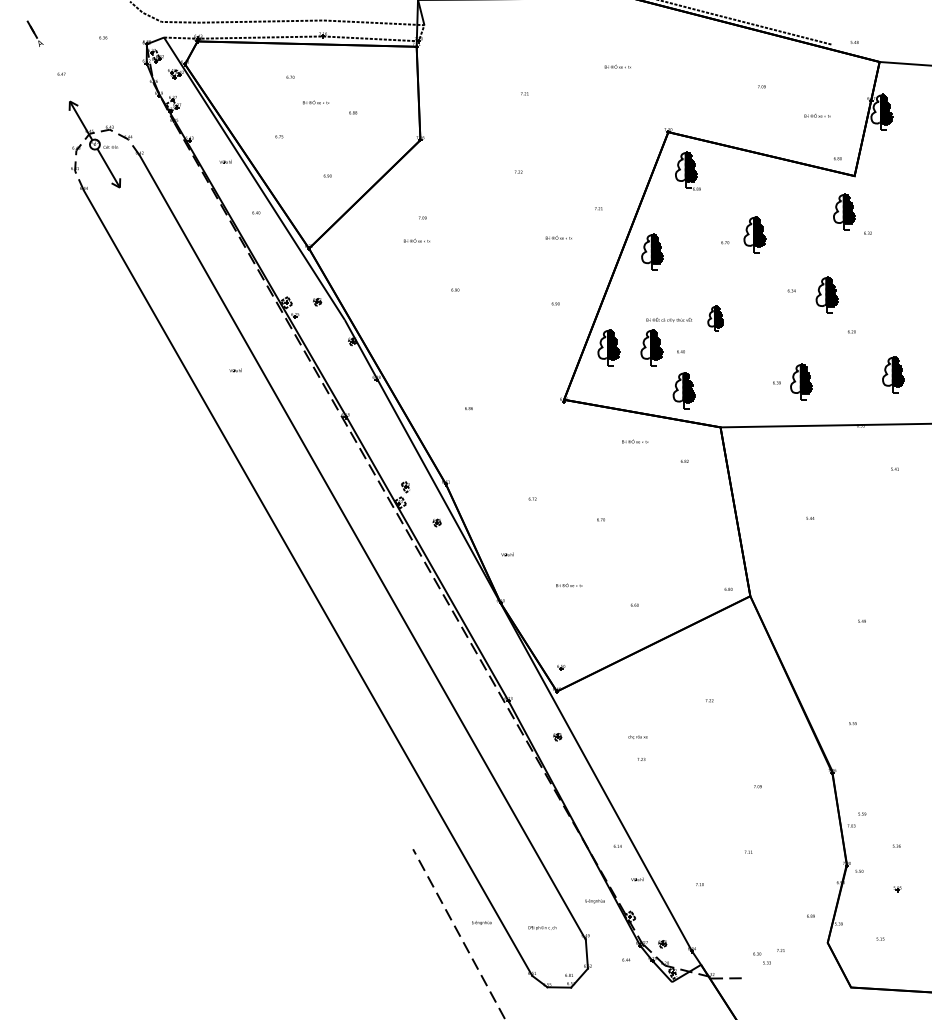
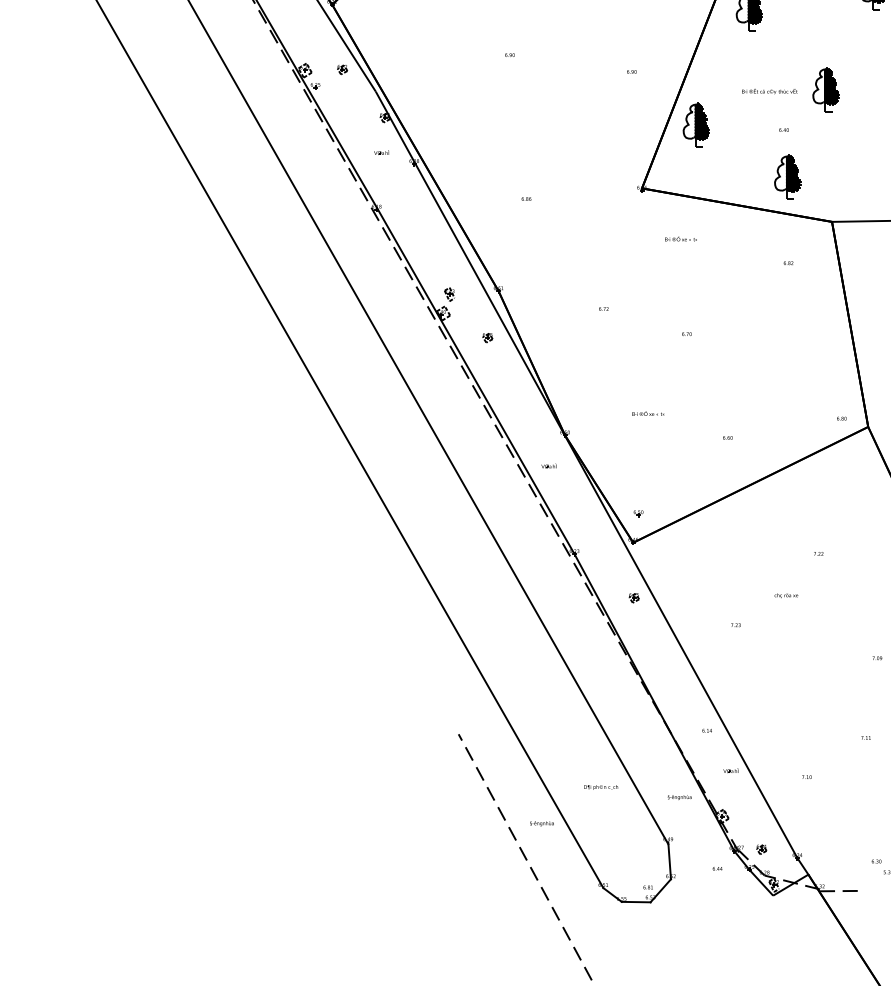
part: (715, 318) -> (825, 89), size x1.43
part: (651, 347) -> (748, 124), removed
text: (235, 370) -> (381, 152), moved
text: (635, 441) -> (681, 239), moved
text: (507, 554) -> (548, 466), moved
text: (637, 736) -> (785, 594), moved
text: (542, 927) -> (601, 786), moved

